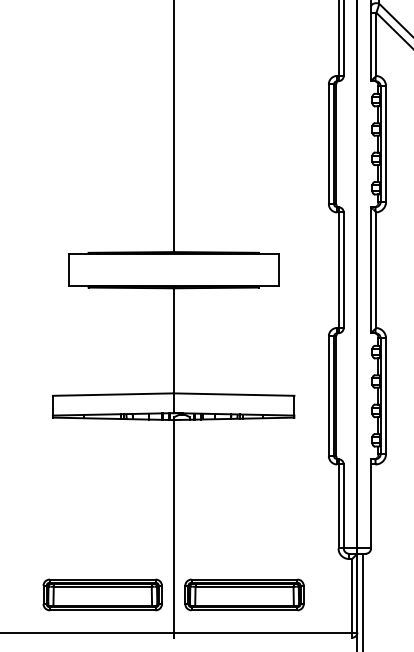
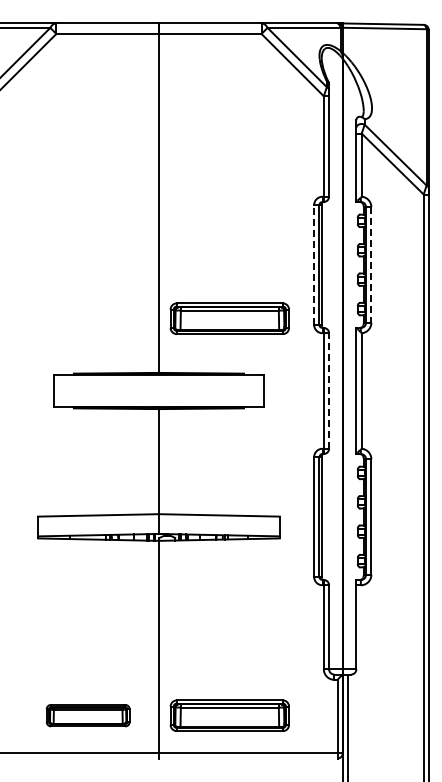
line: (329, 143) -> (314, 264), solid -> dashed
line: (386, 143) -> (371, 264), solid -> dashed
part: (244, 197) -> (229, 318), added
line: (344, 270) -> (329, 391), solid -> dashed
part: (103, 594) -> (88, 715), size x0.7

